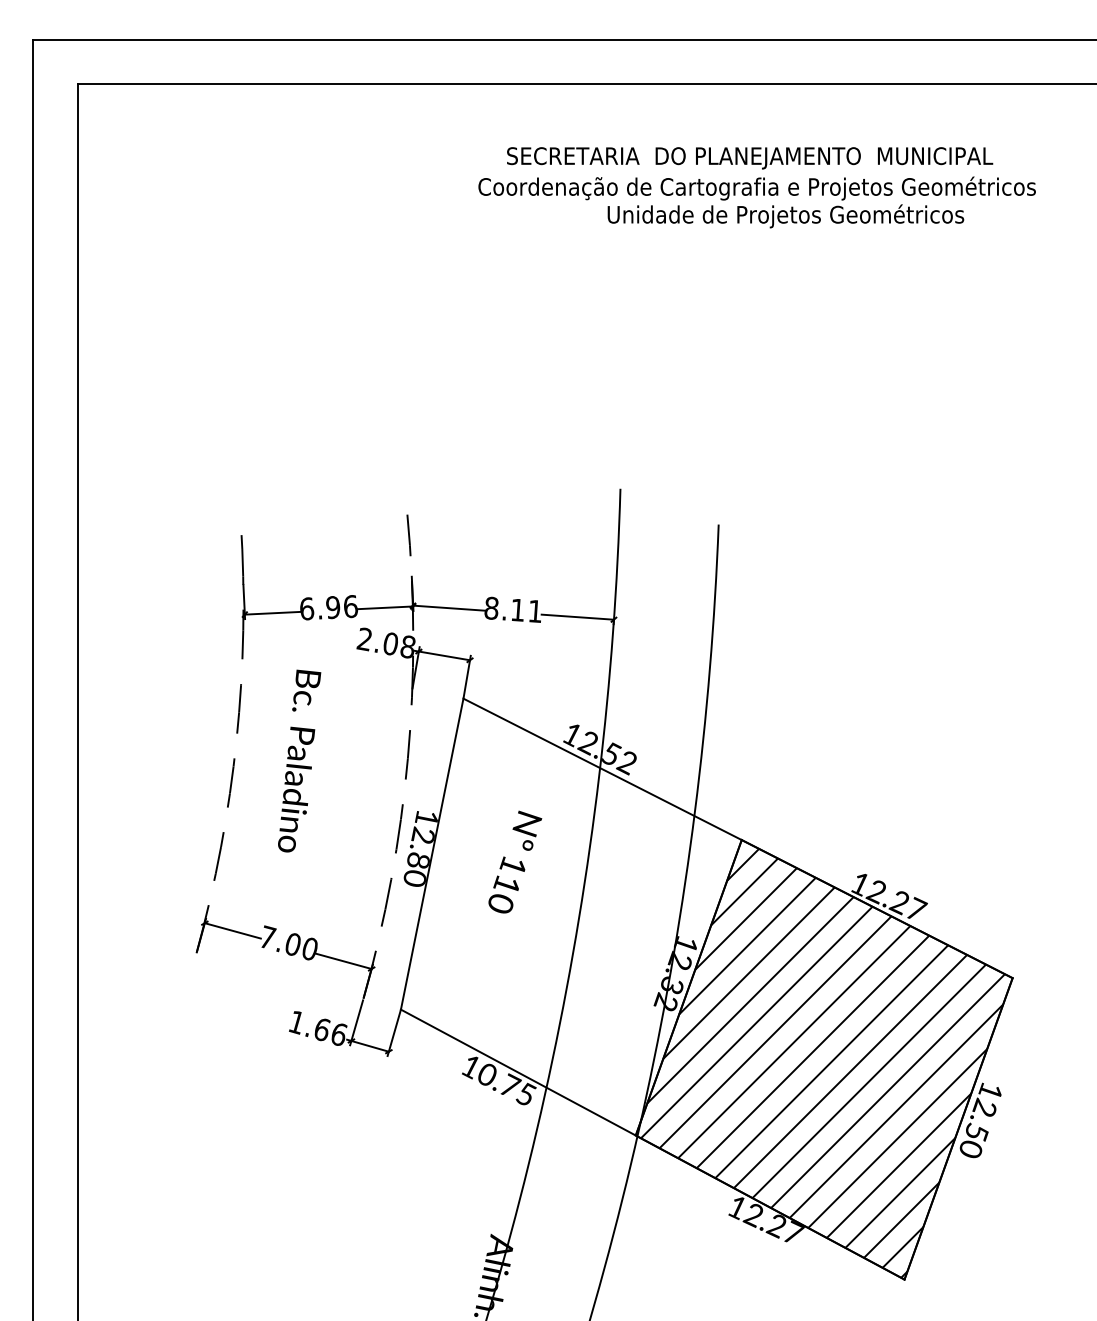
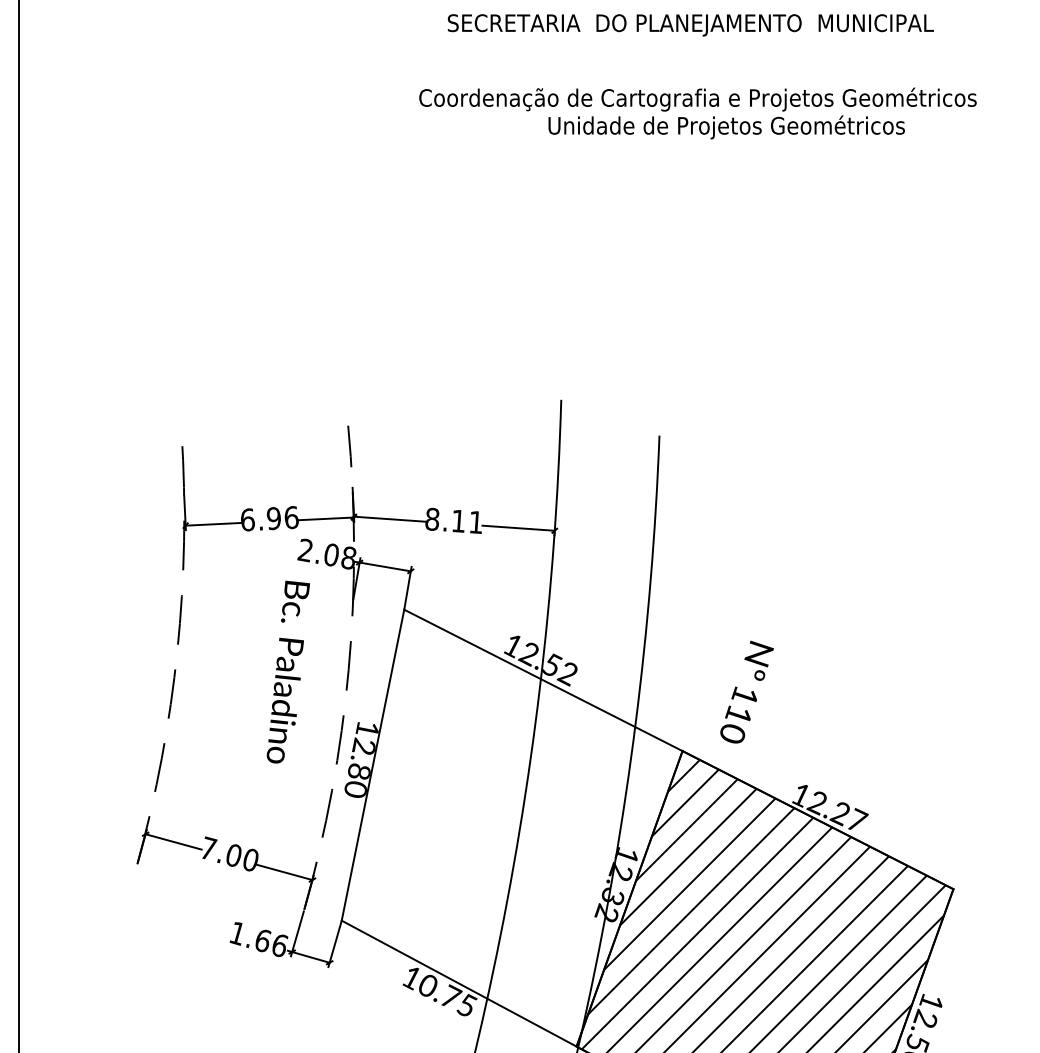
text: (750, 158) -> (691, 25), moved
text: (299, 760) -> (288, 671), moved
text: (515, 861) -> (747, 691), moved

